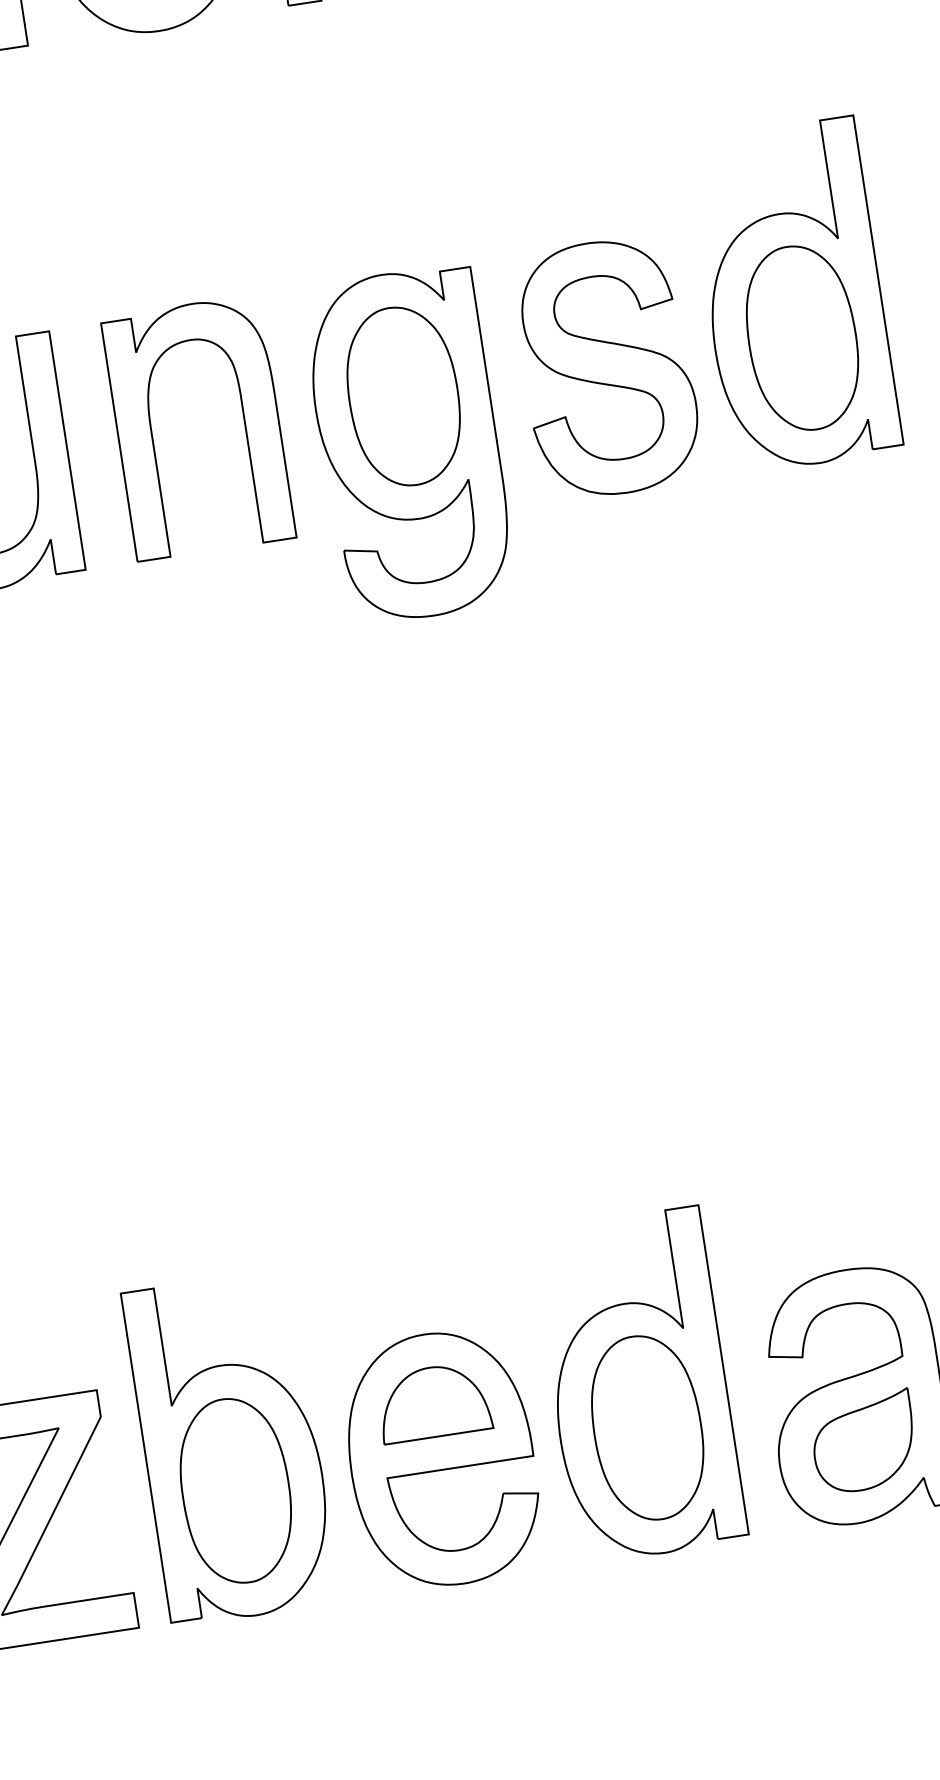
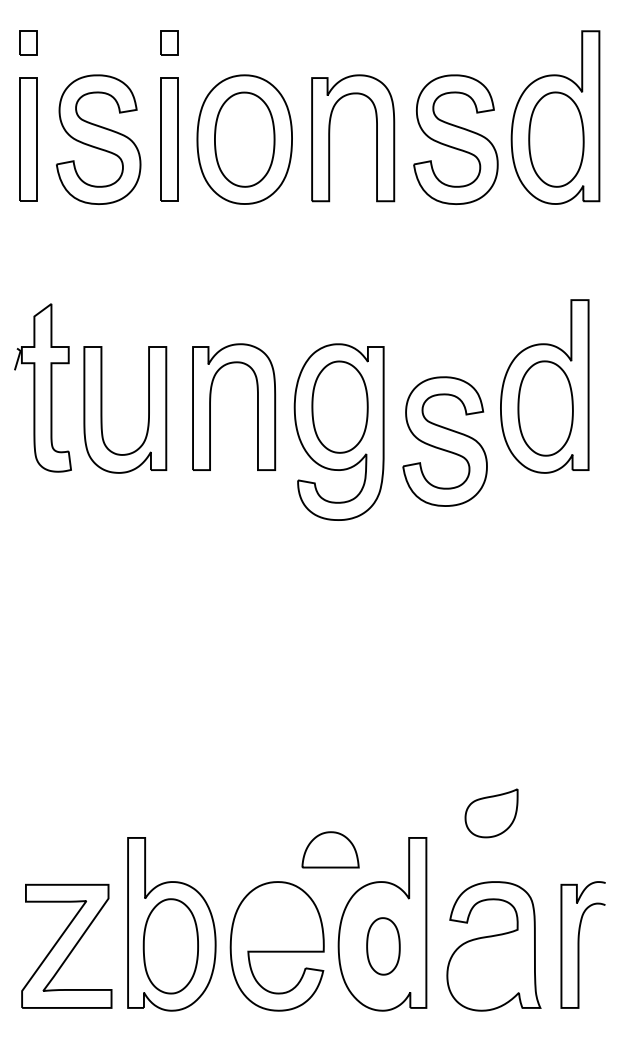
part: (606, 367) -> (444, 441), moved
part: (433, 1401) -> (330, 849), moved
part: (647, 1428) -> (383, 946), size x0.6
part: (863, 1442) -> (491, 813), moved

